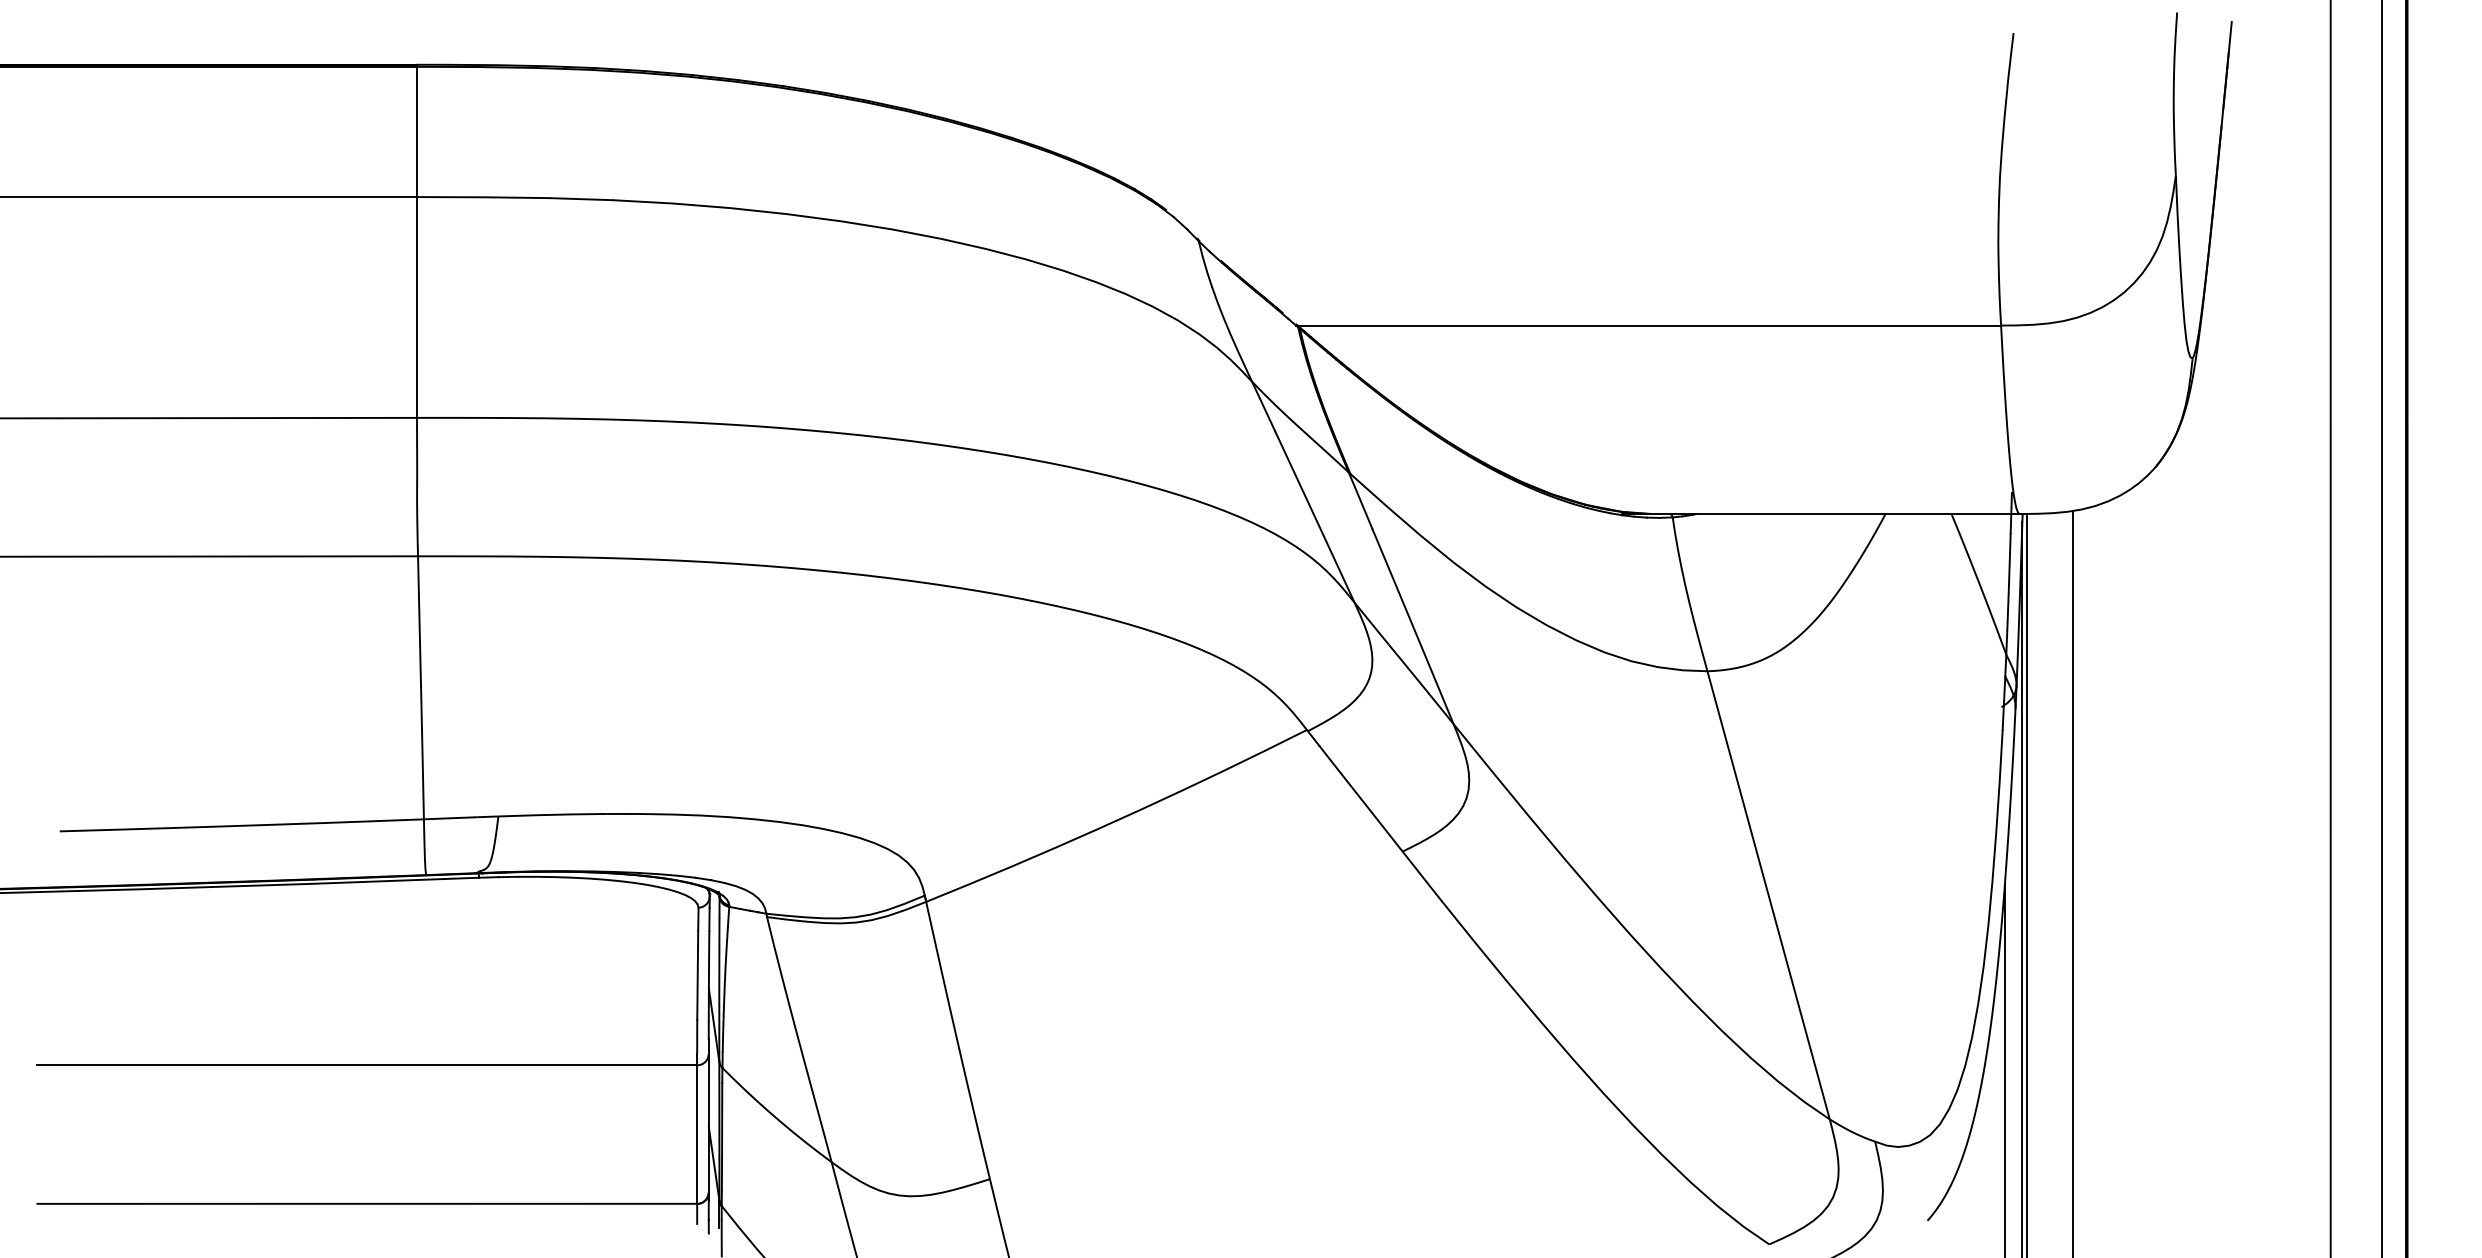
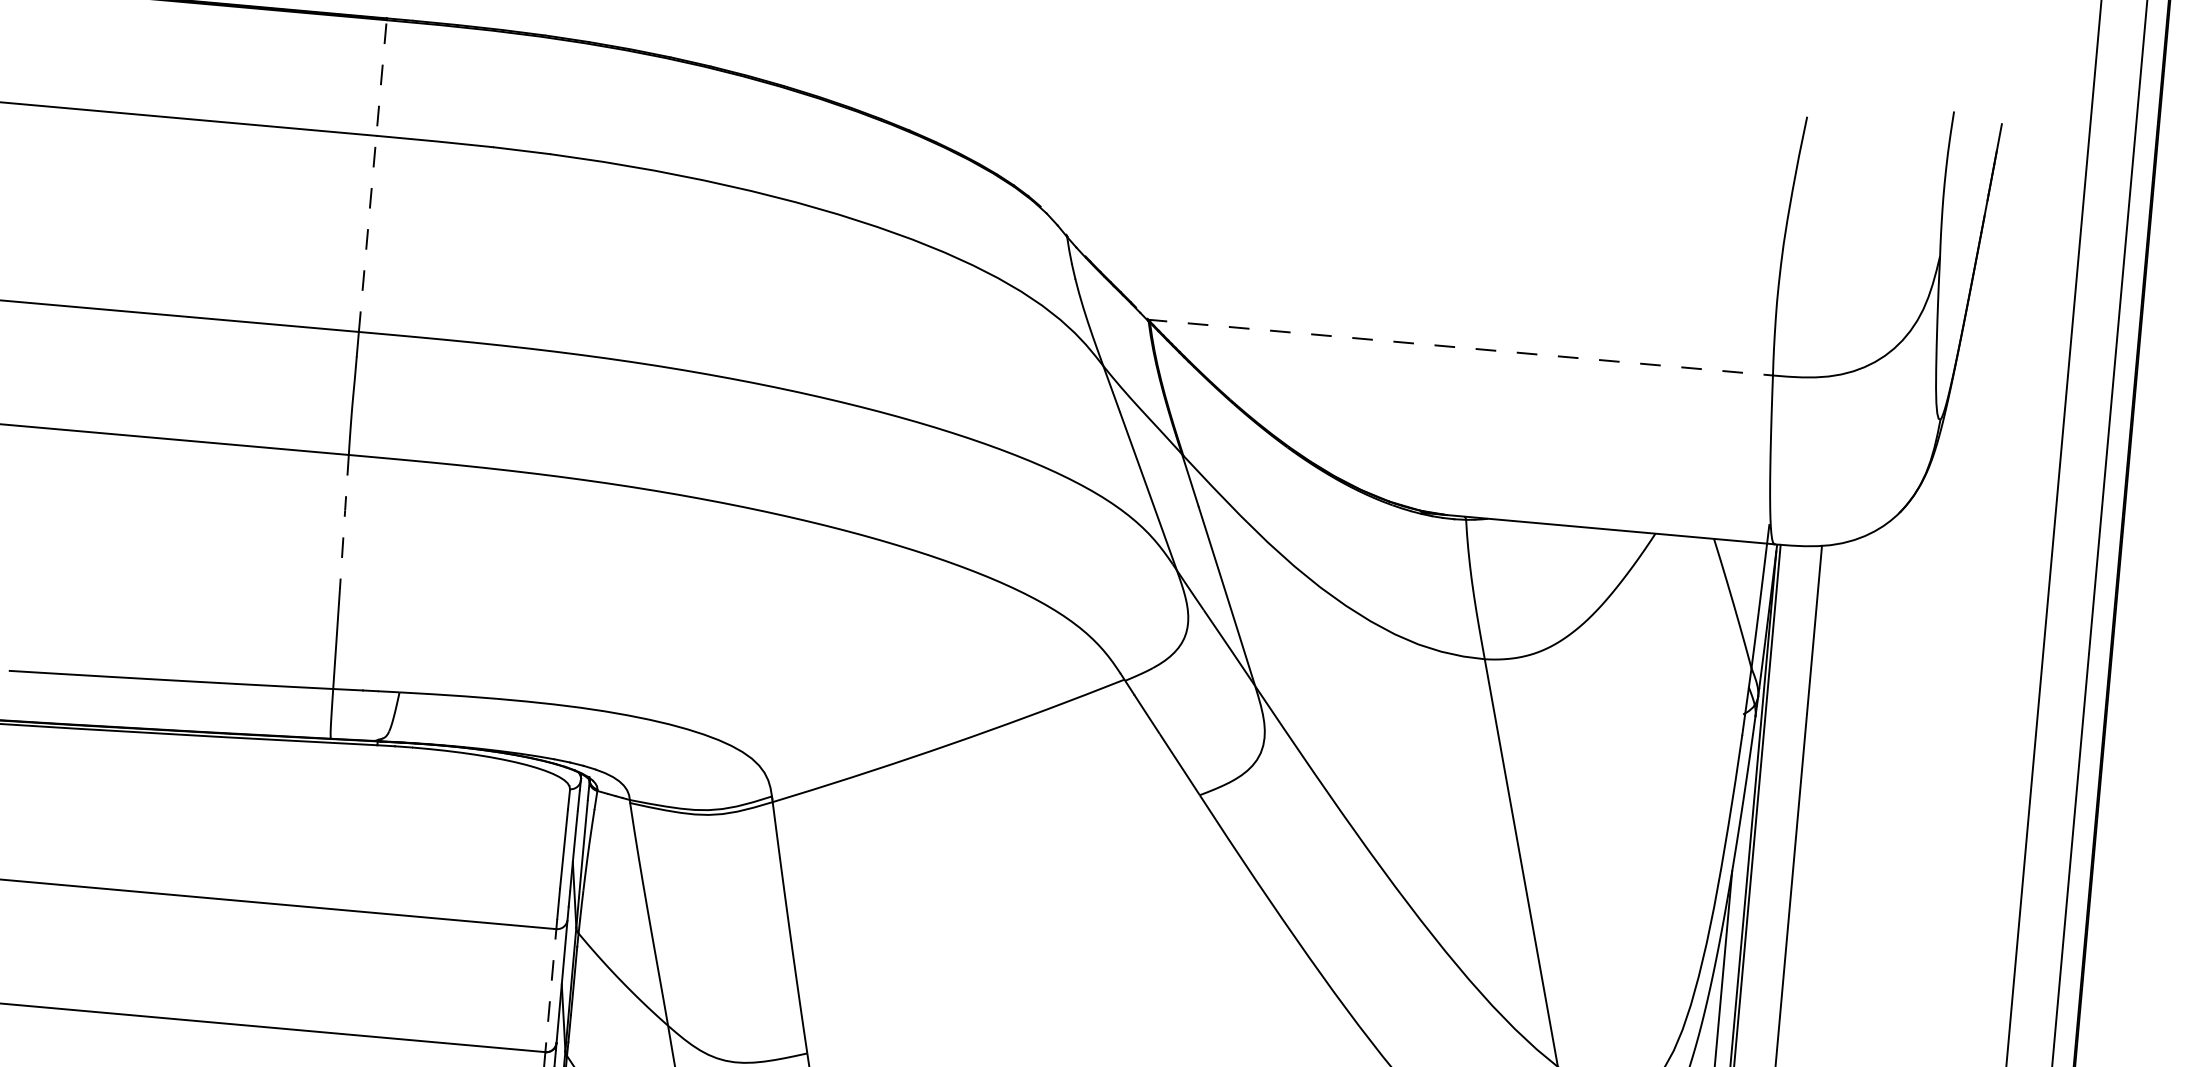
line: (417, 241) -> (373, 175), solid -> dashed
line: (1648, 325) -> (1459, 347), solid -> dashed
line: (419, 631) -> (344, 521), solid -> dashed
line: (697, 1128) -> (551, 985), solid -> dashed

